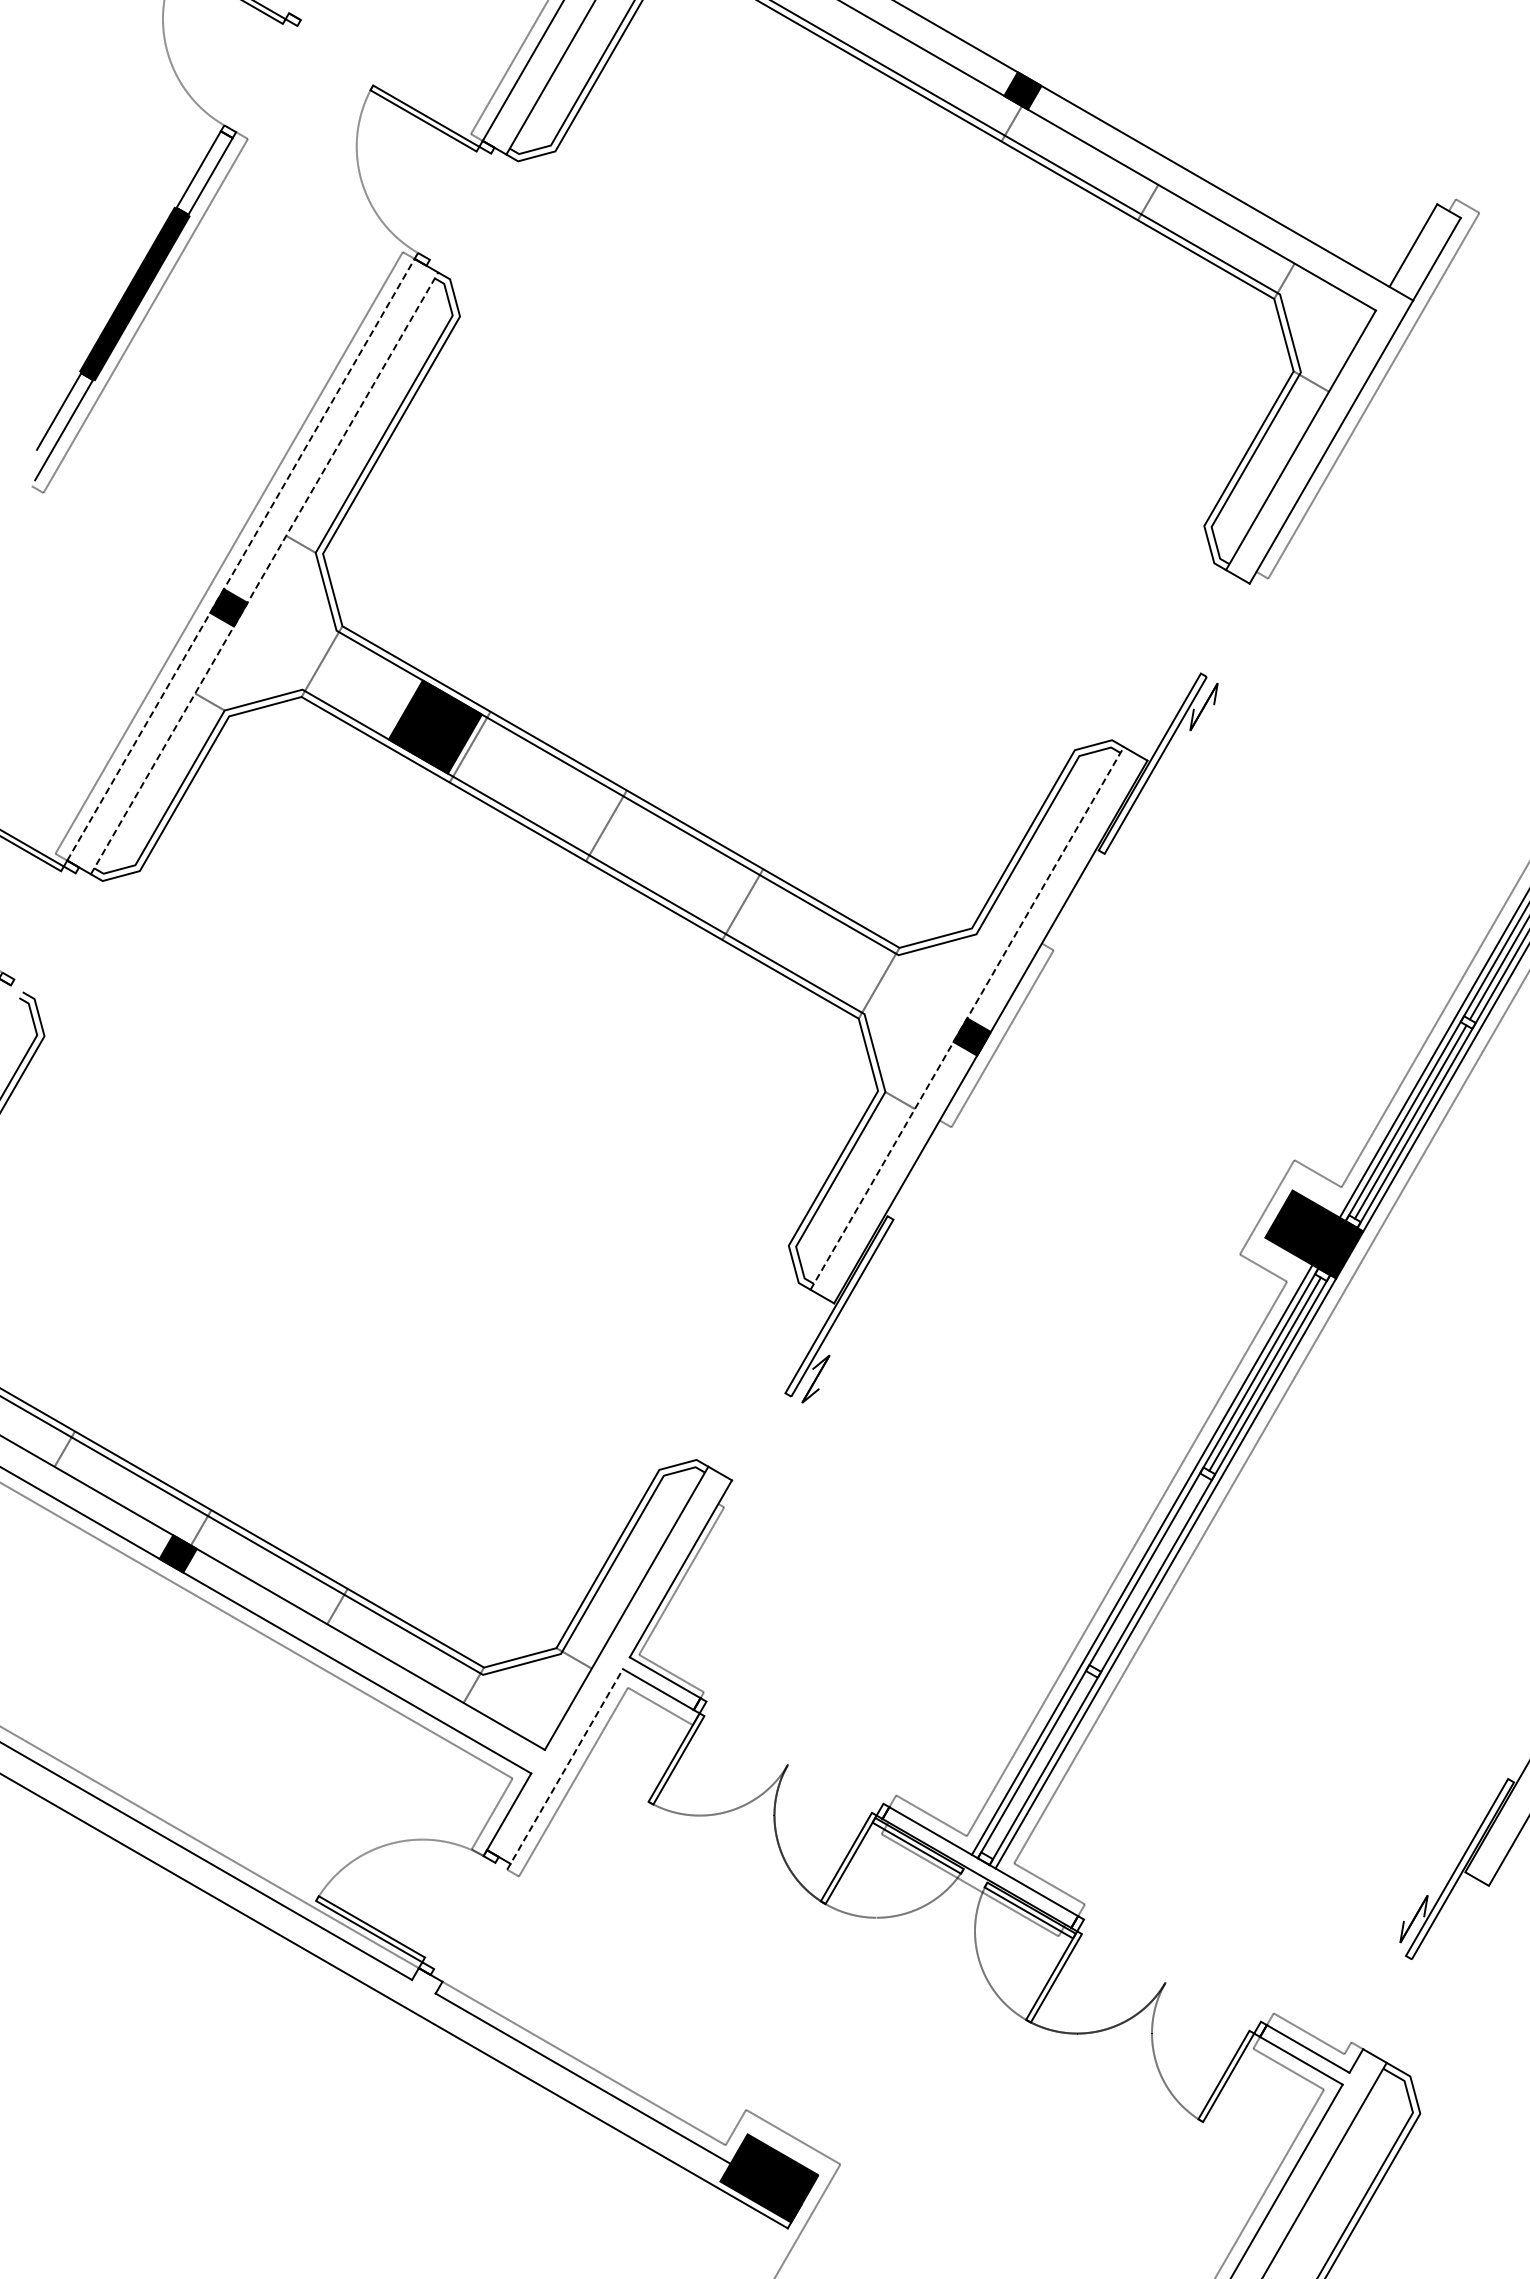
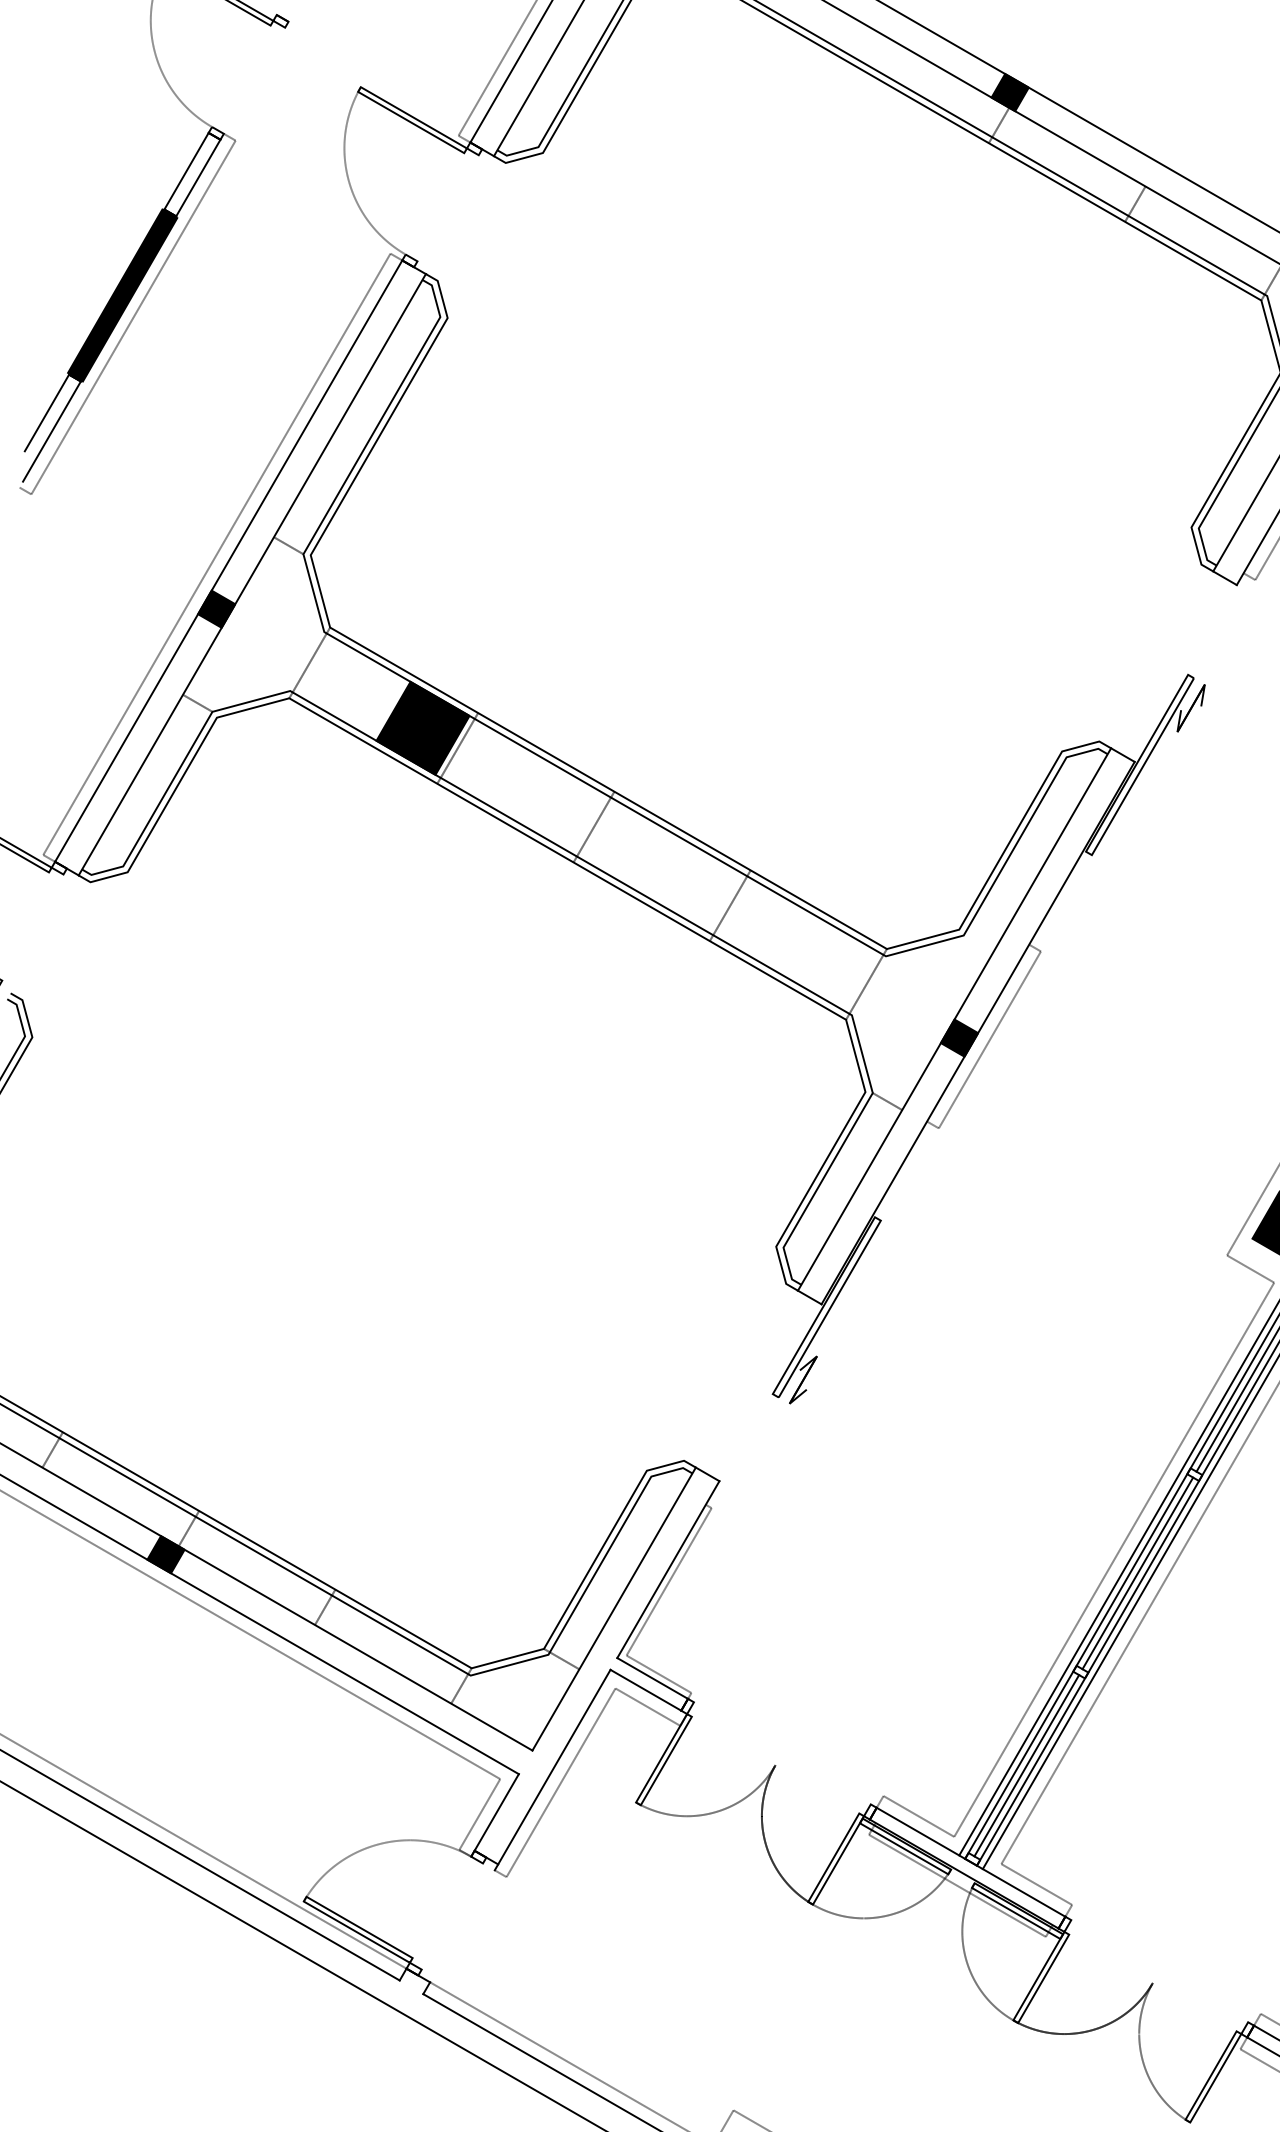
line: (241, 559) -> (229, 560), dashed -> solid
line: (264, 572) -> (252, 573), dashed -> solid
line: (967, 1017) -> (954, 1018), dashed -> solid
line: (1150, 1572) -> (1137, 1573), added
line: (1039, 1764) -> (1026, 1765), added
line: (565, 1769) -> (553, 1770), dashed -> solid

